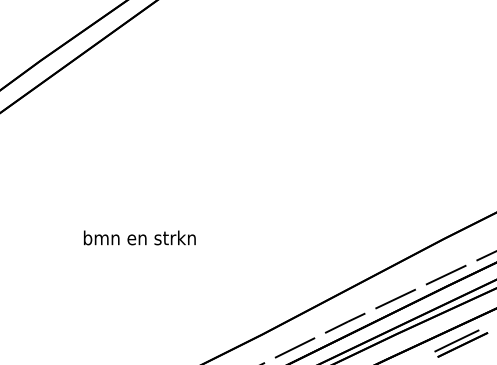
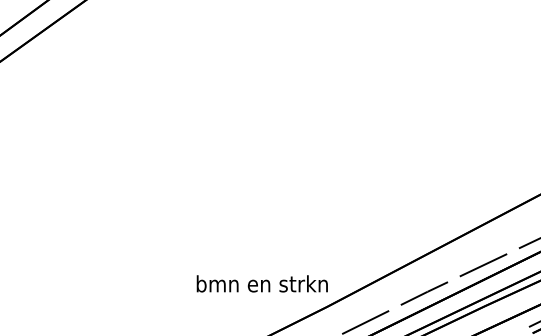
text: (139, 237) -> (261, 283), moved

